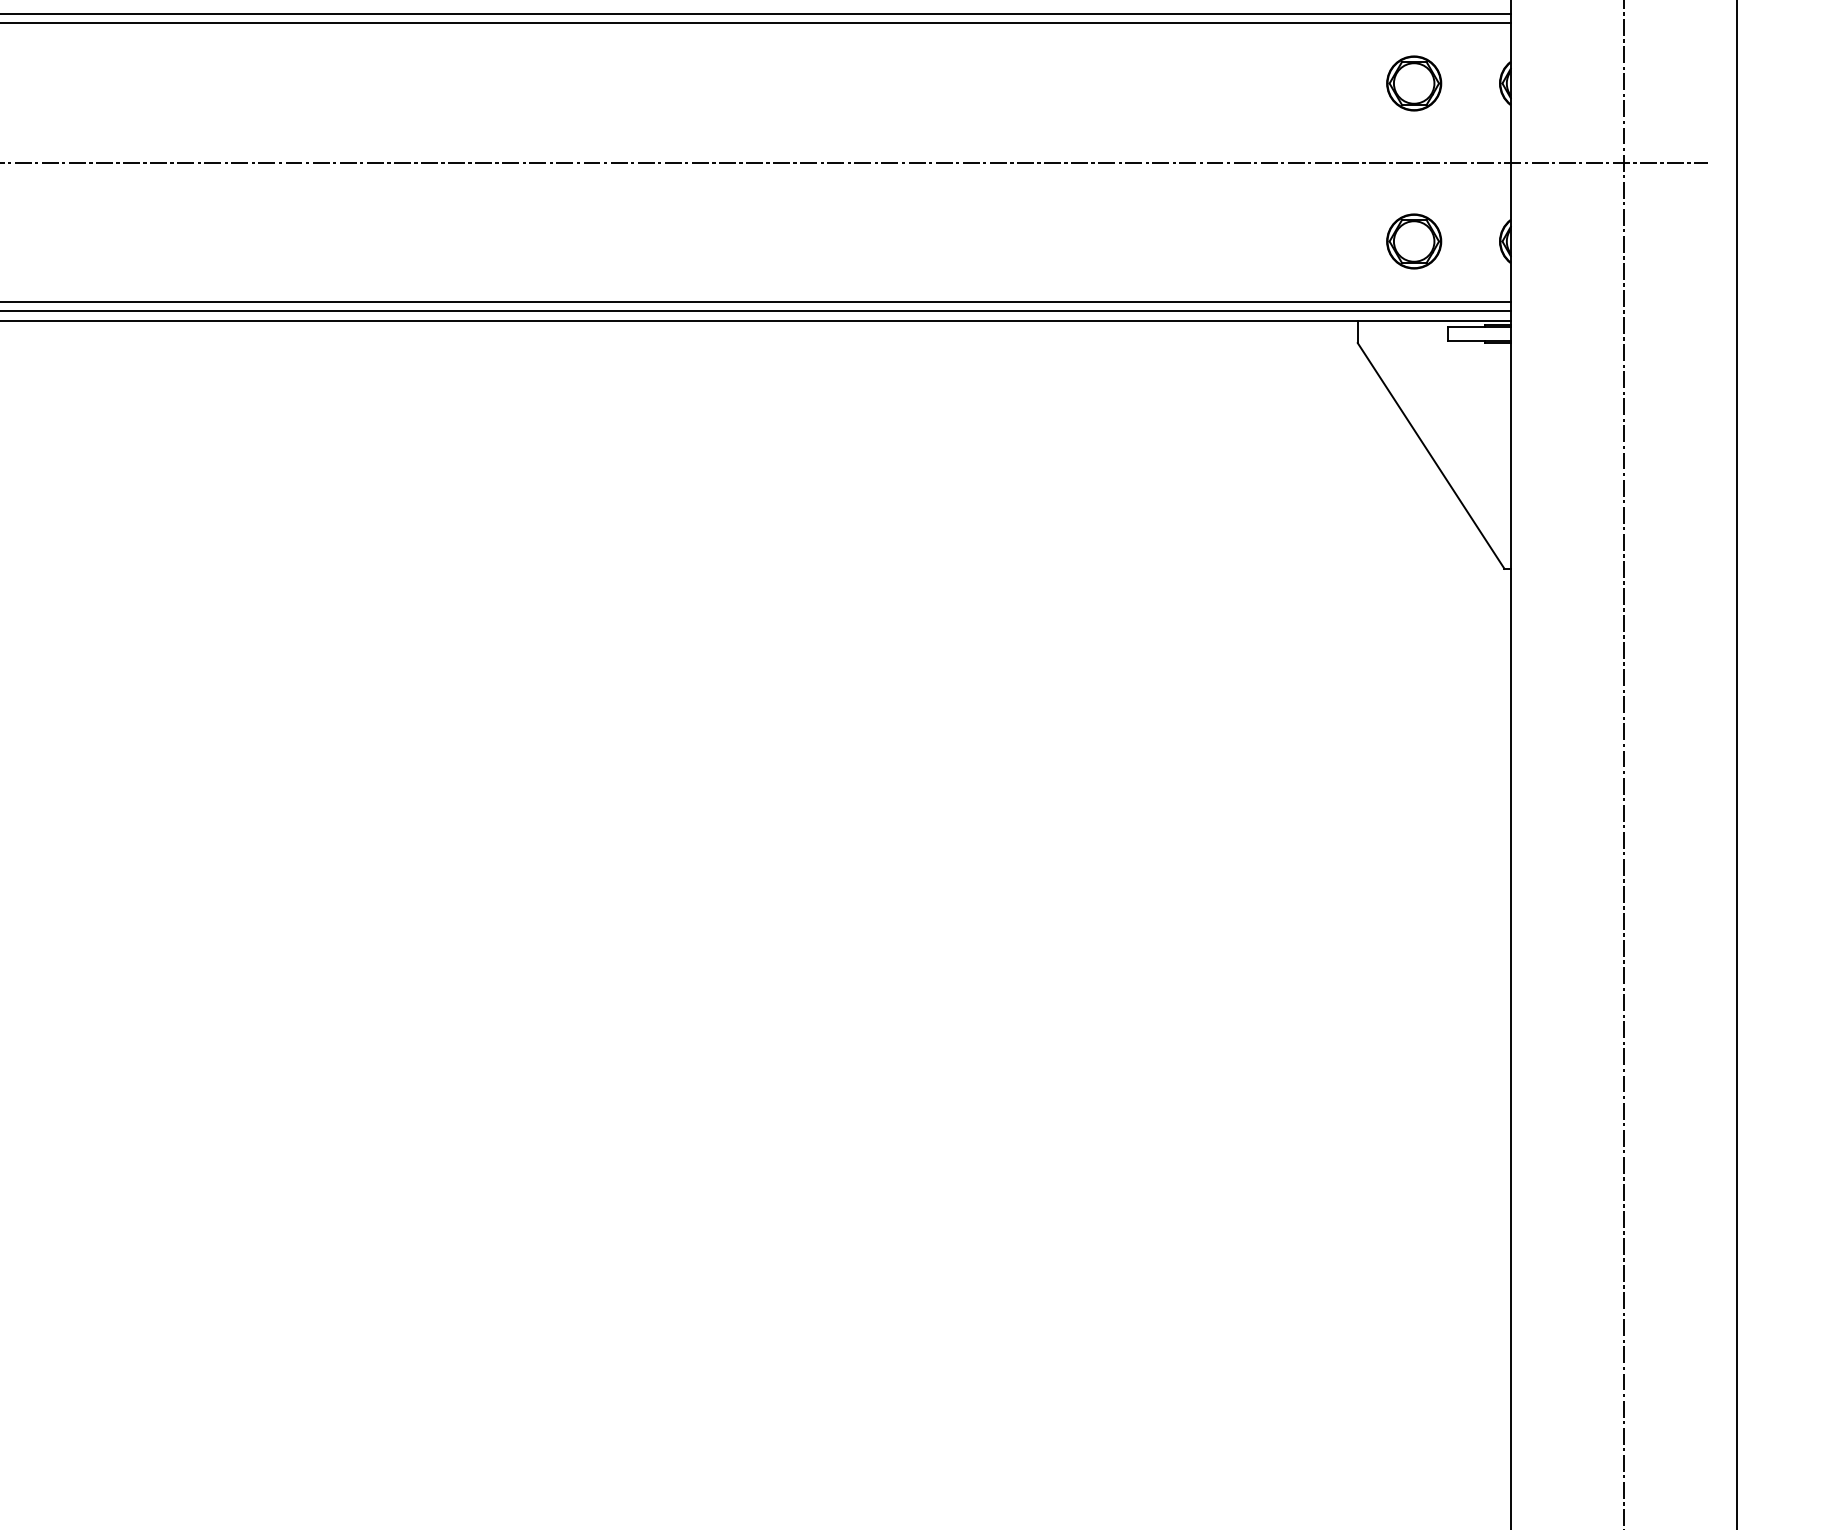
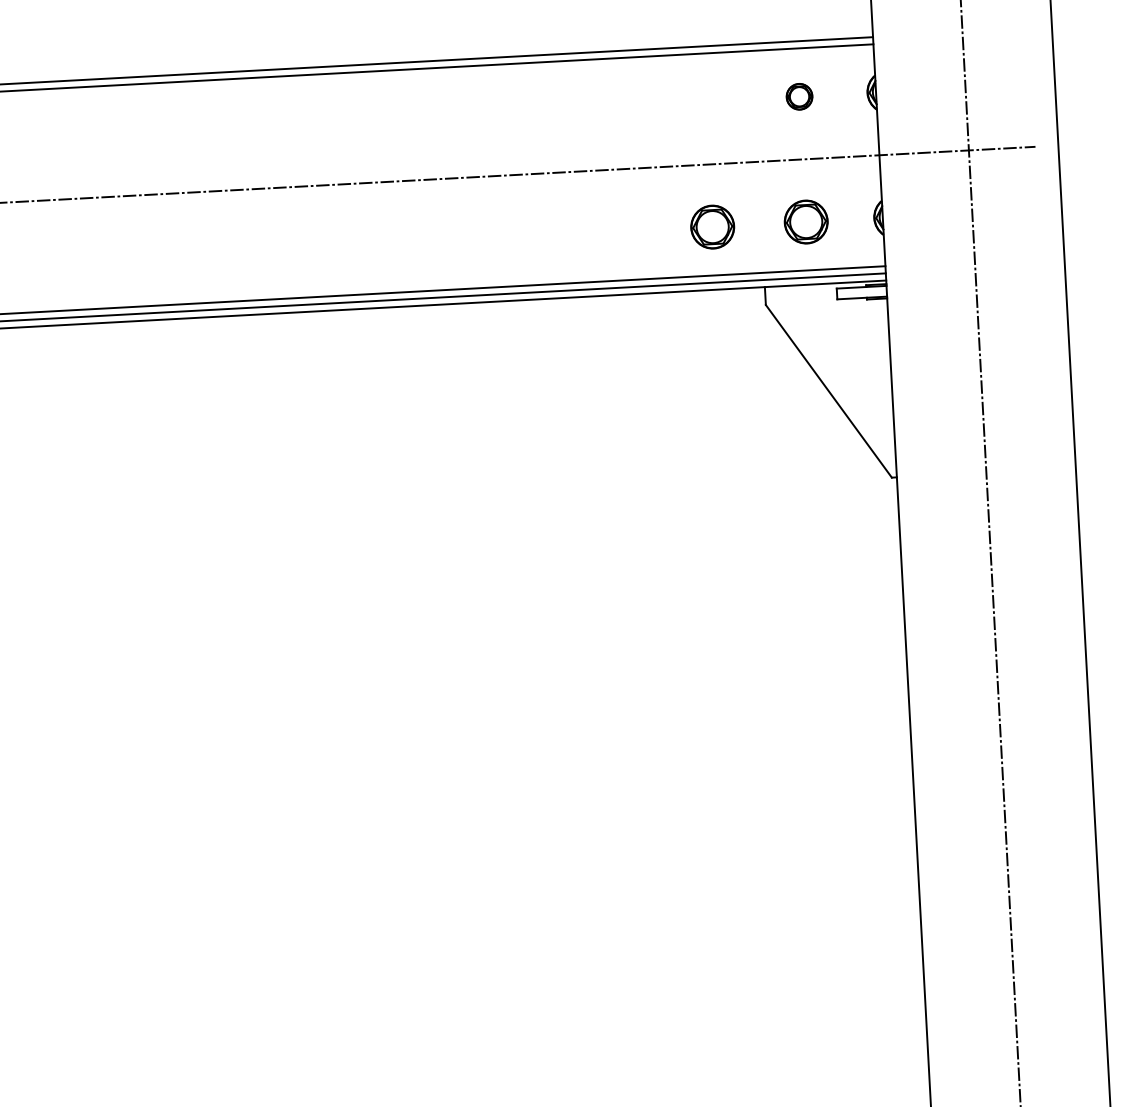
part: (1414, 83) -> (799, 96), size x0.6
part: (1296, 241) -> (712, 227), added

